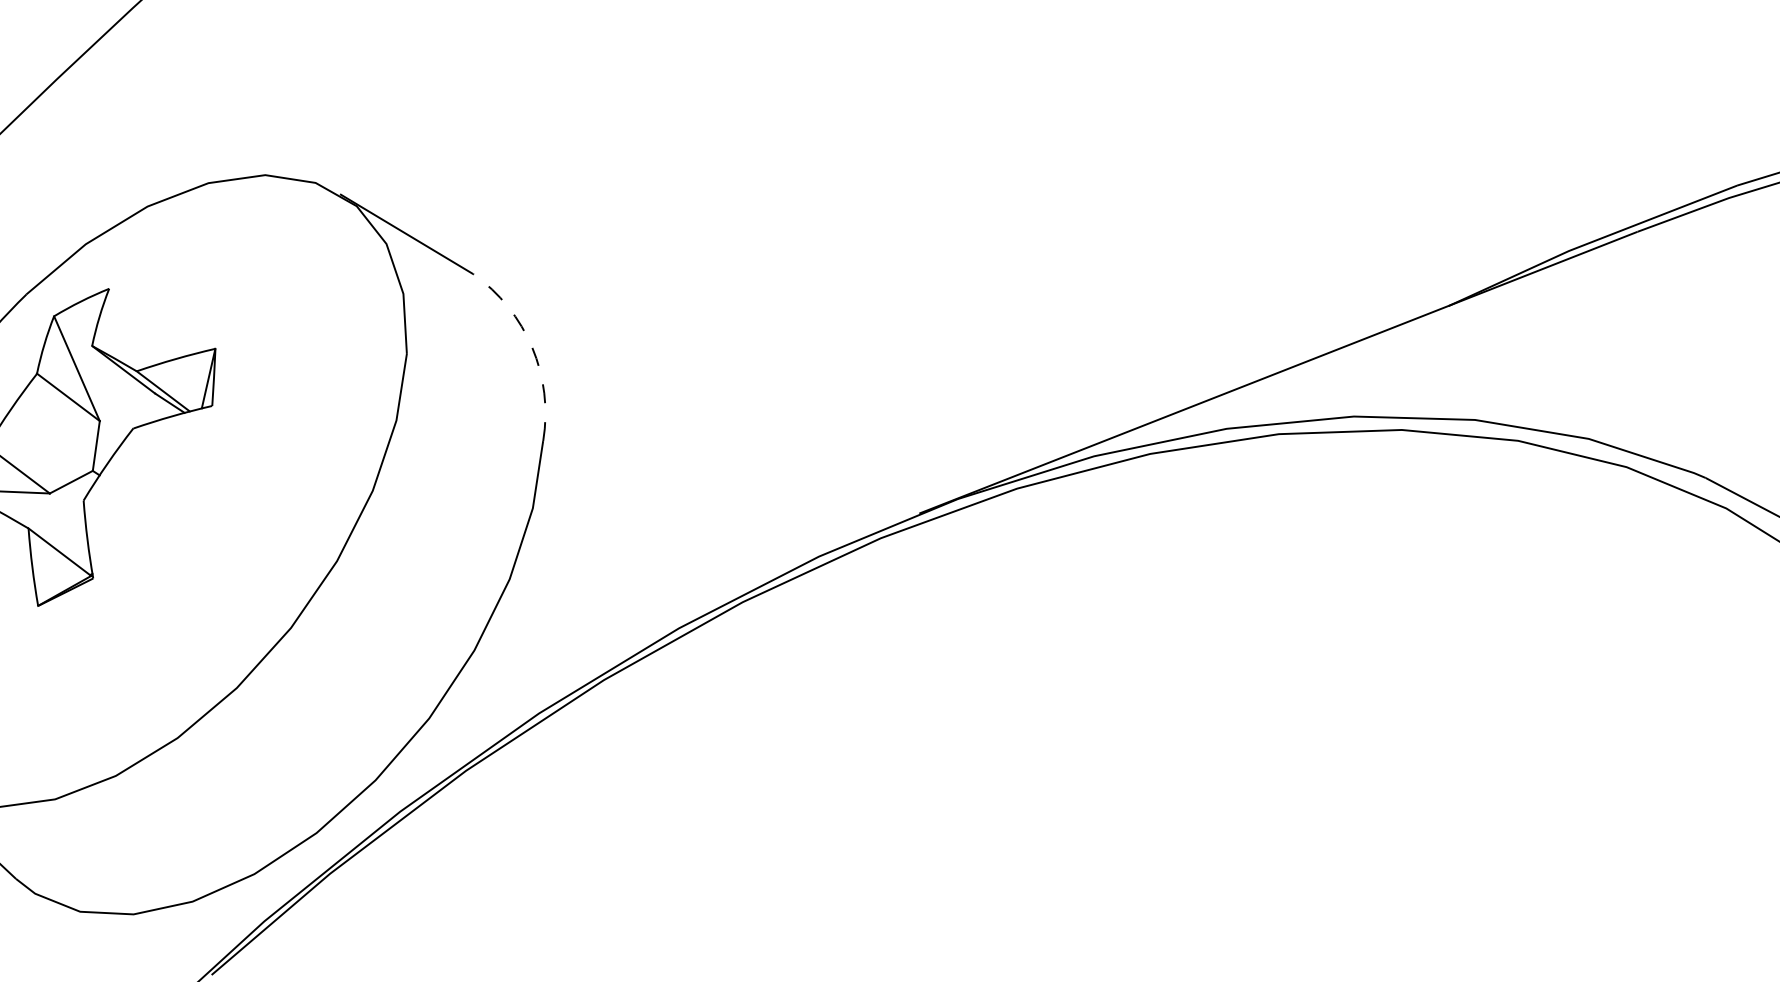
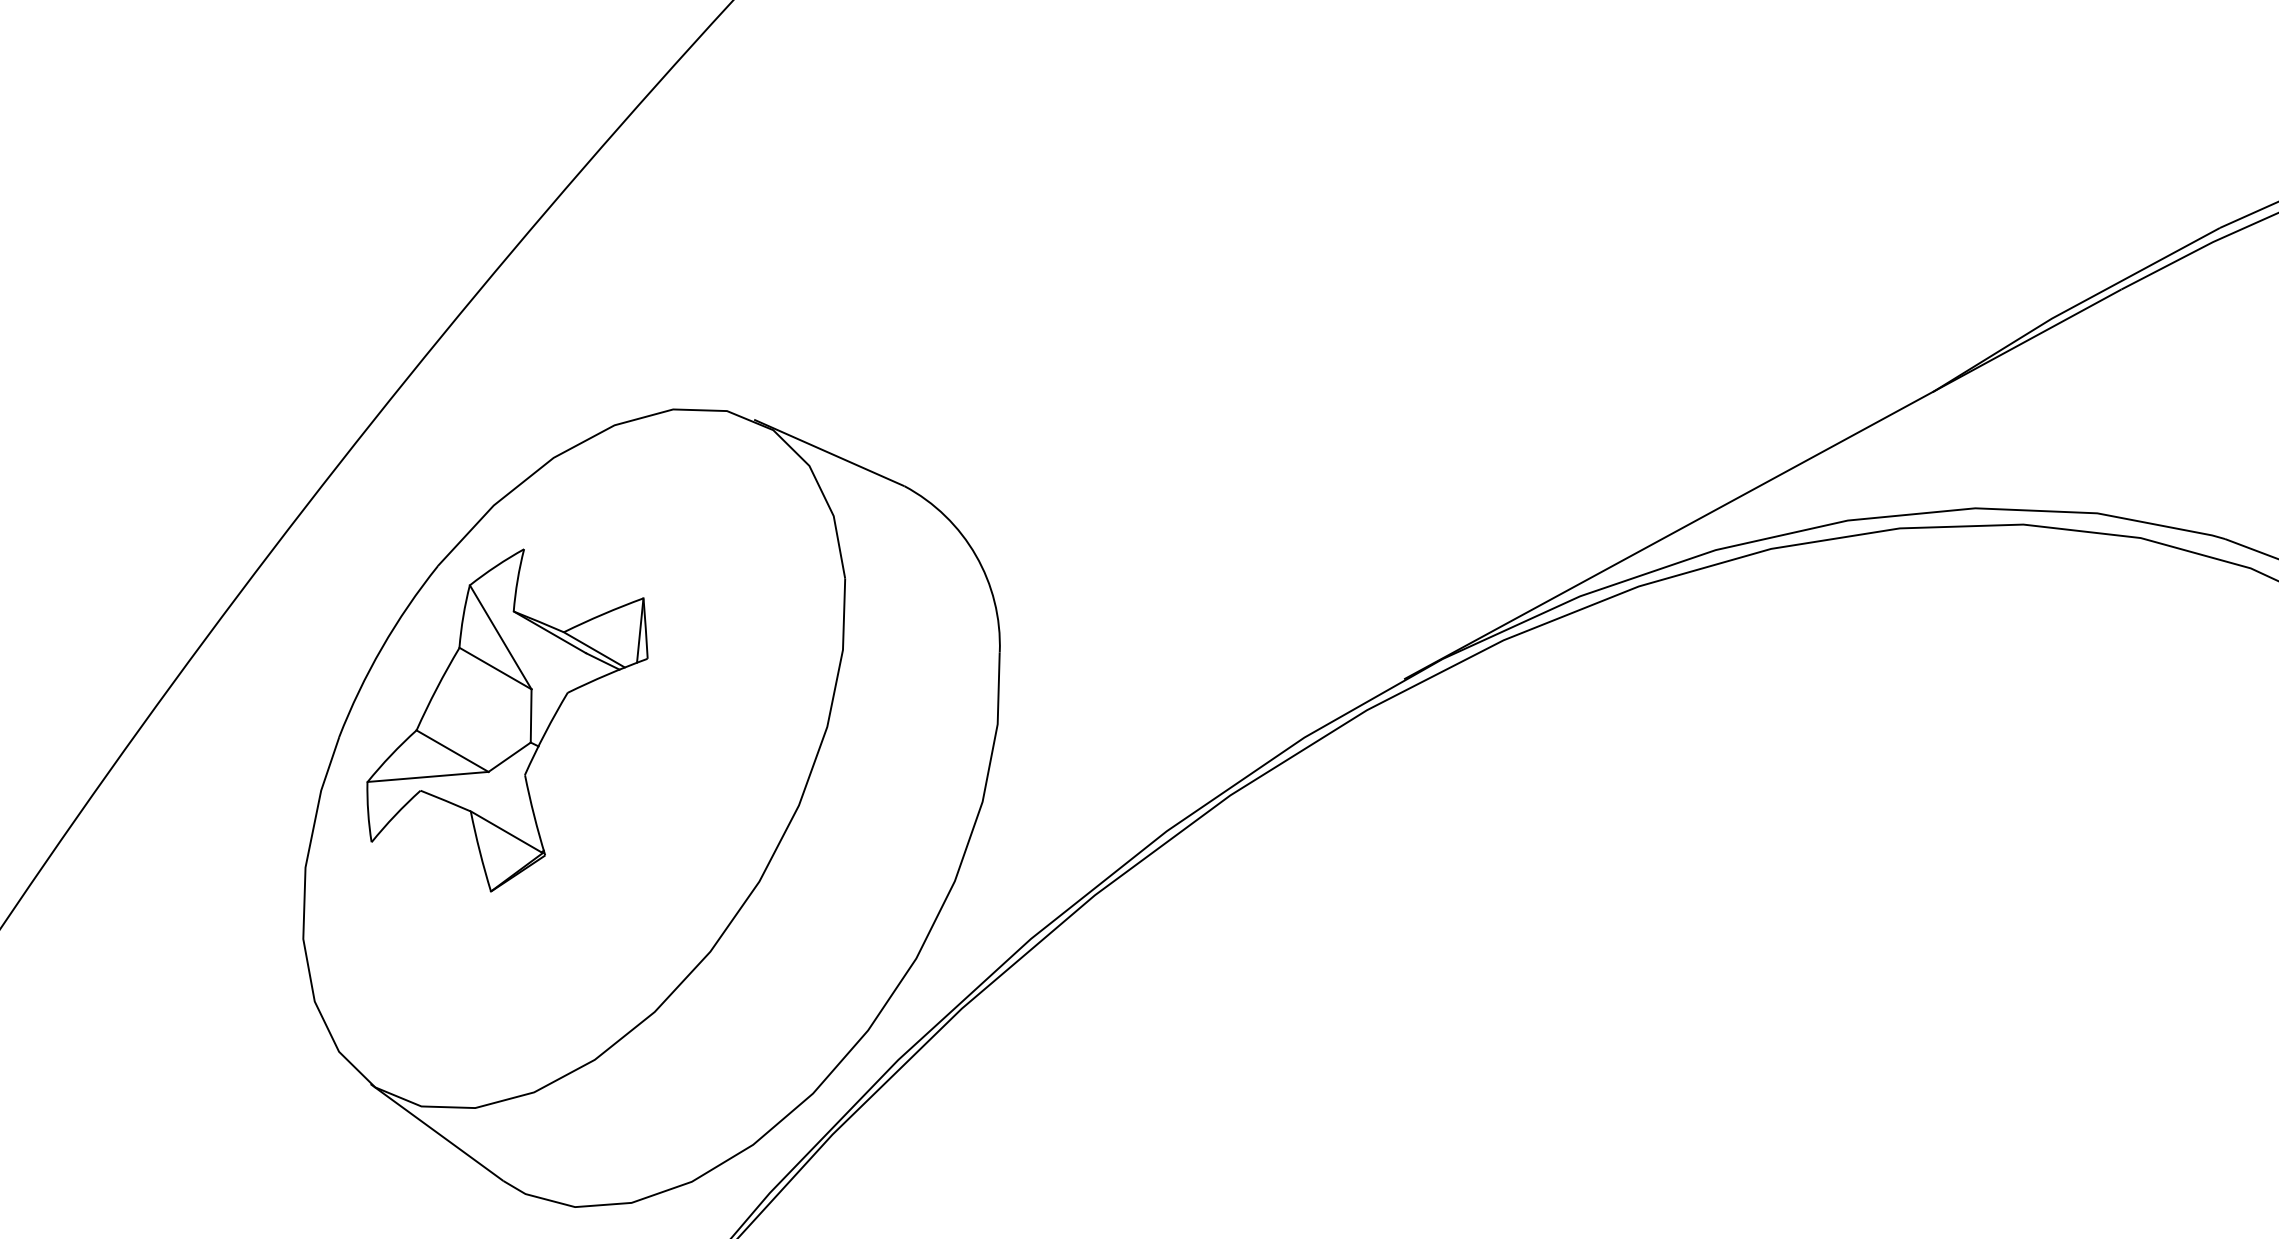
arc: (531, 347) -> (975, 555), dashed -> solid

